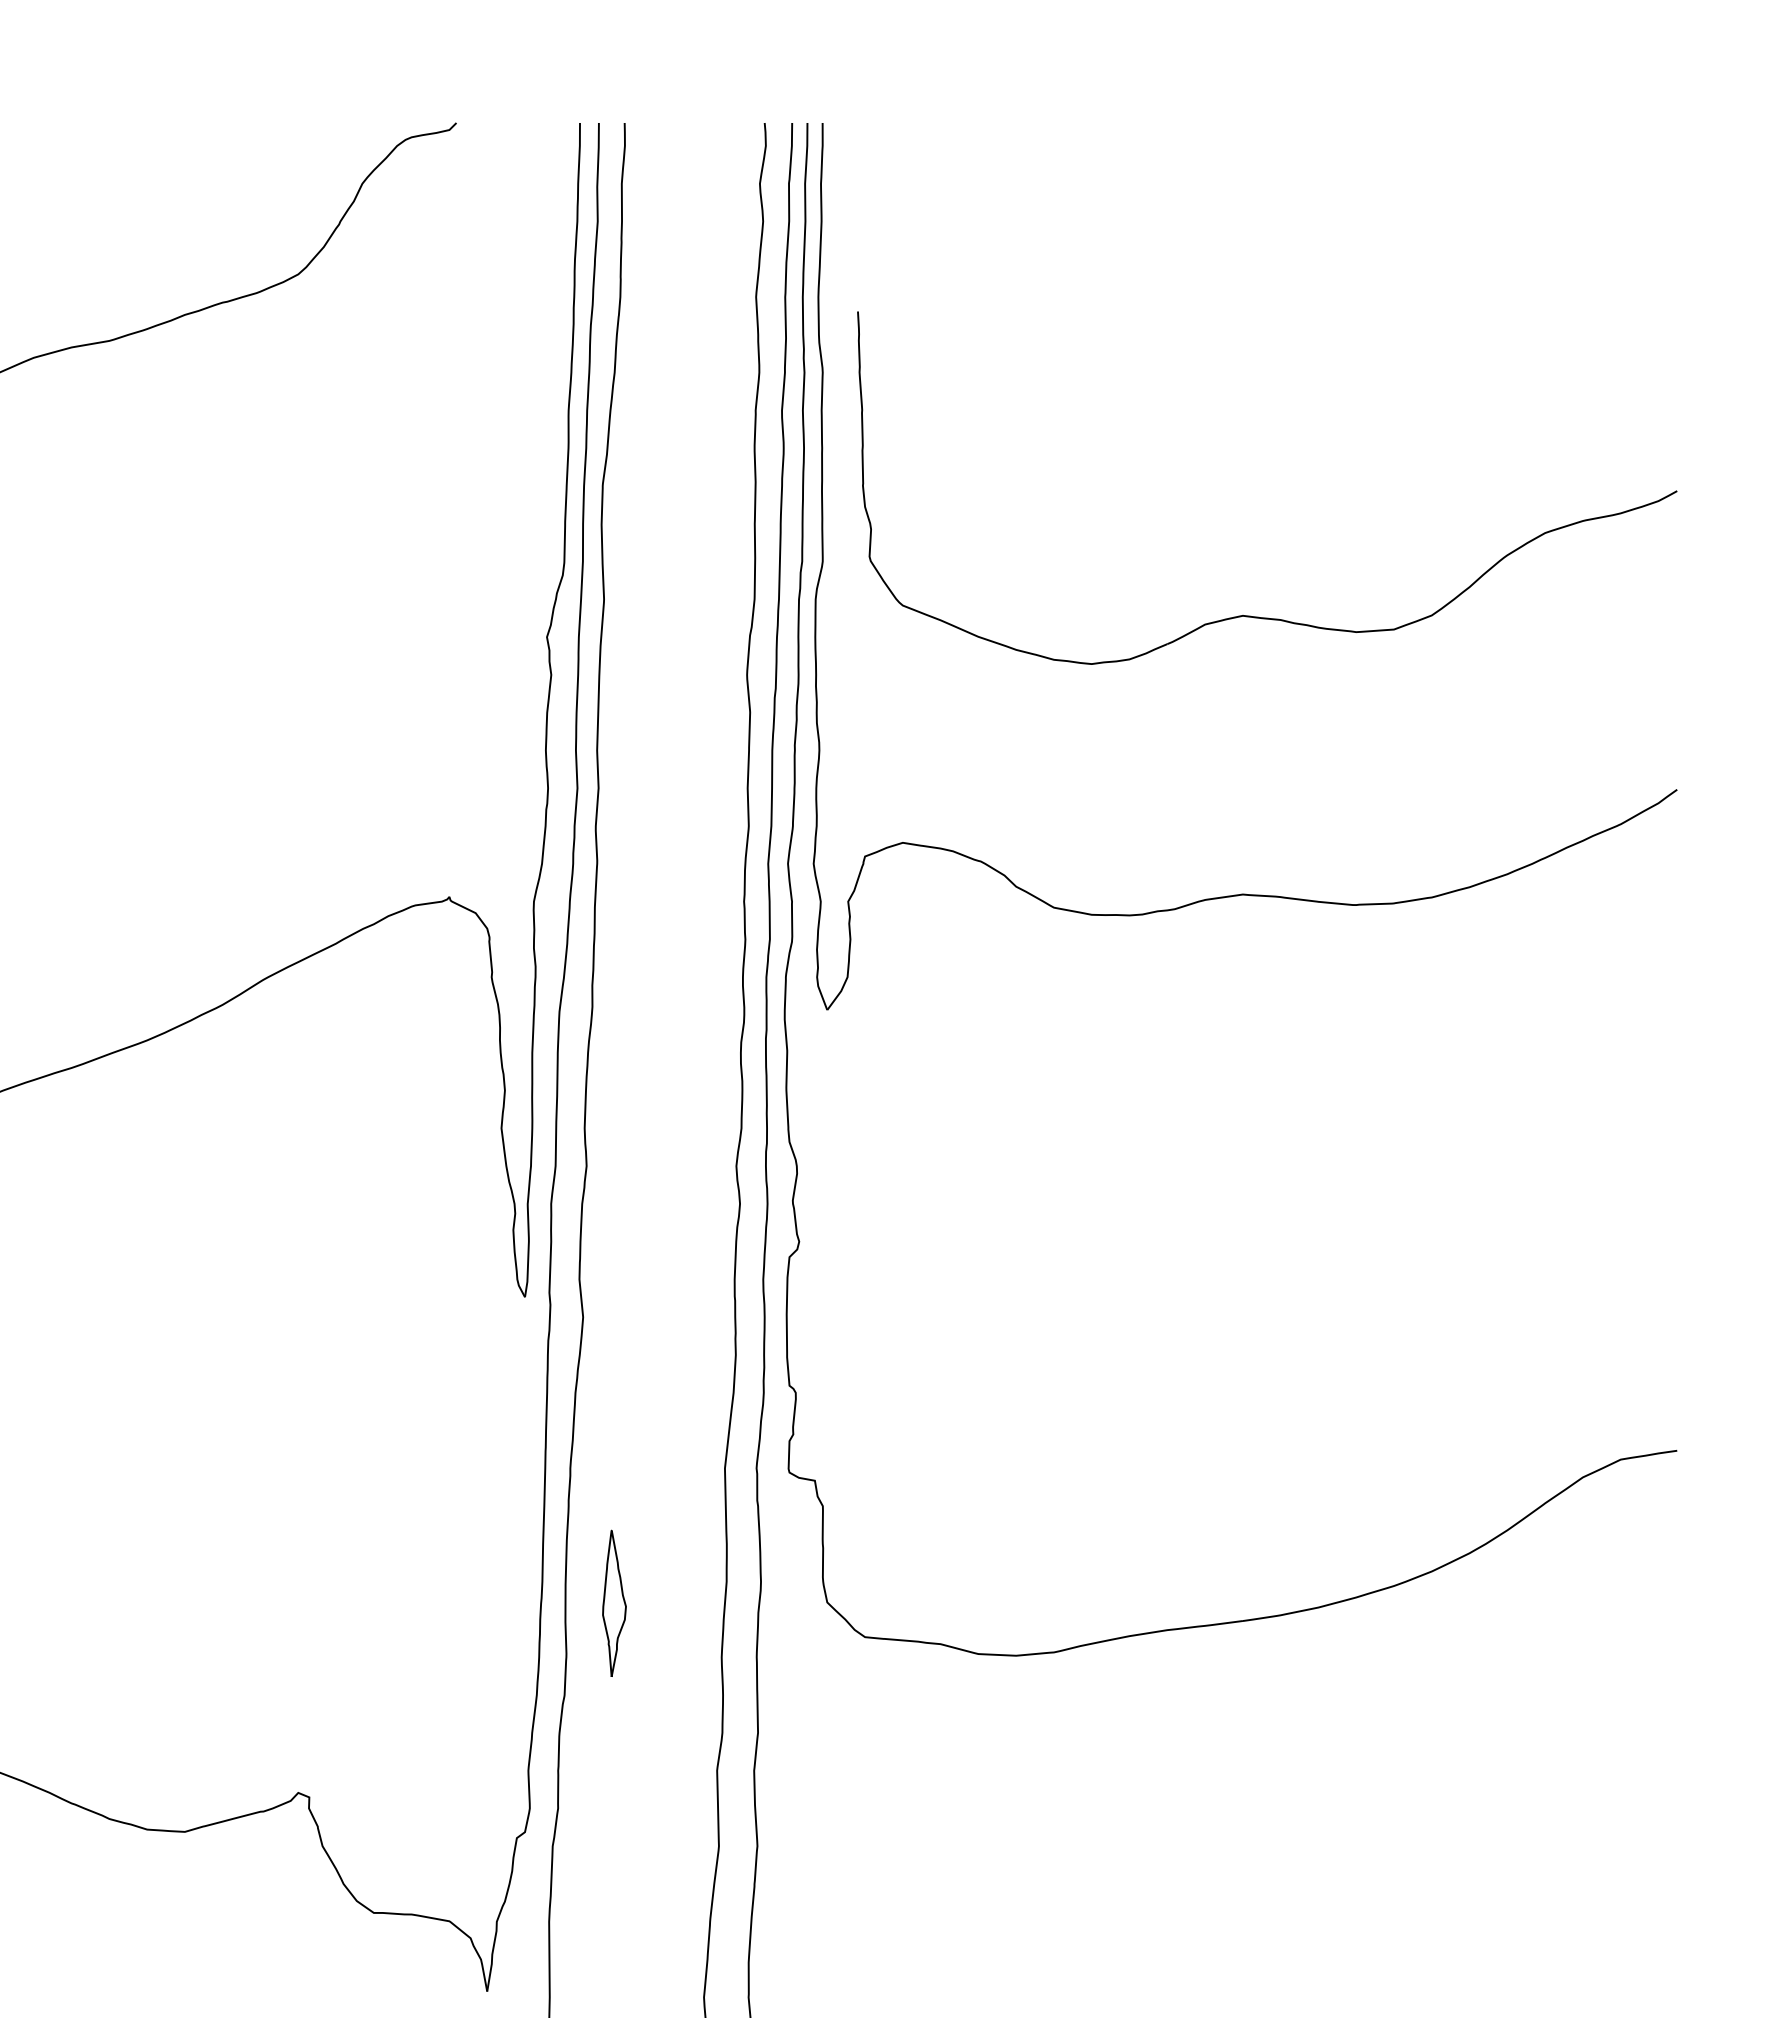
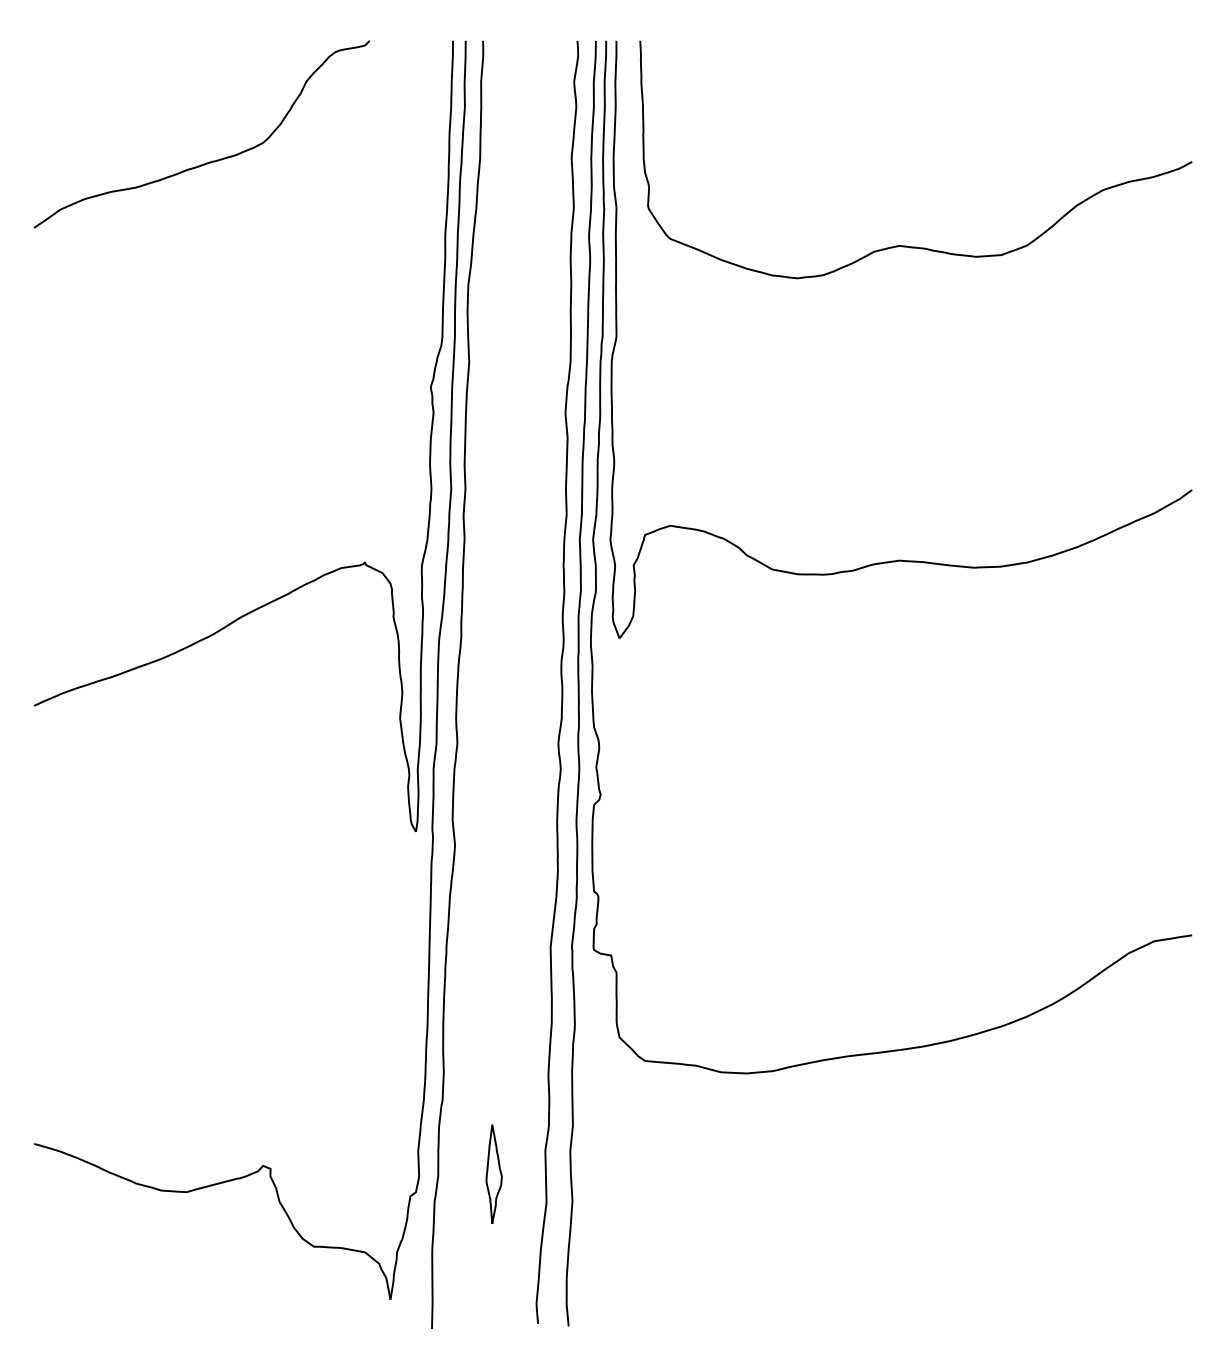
part: (1254, 615) -> (907, 245), moved
part: (613, 1602) -> (493, 1173), moved

